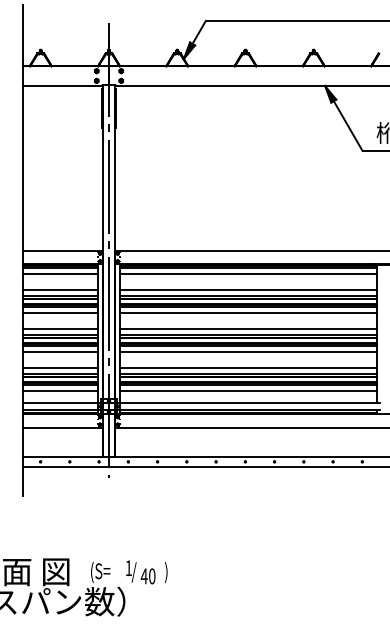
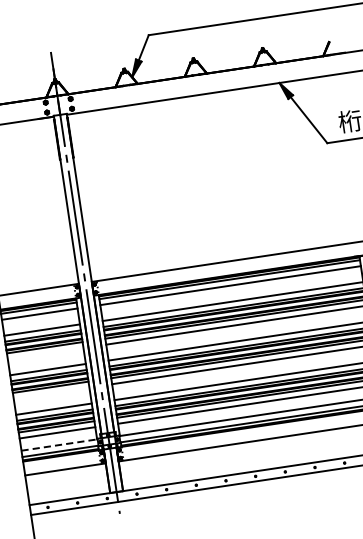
line: (60, 313) -> (45, 353), removed
line: (60, 352) -> (51, 393), removed
line: (60, 403) -> (59, 445), solid -> dashed

